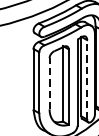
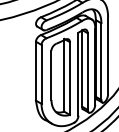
line: (86, 79) -> (87, 71), dashed -> solid
line: (49, 83) -> (51, 75), dashed -> solid

